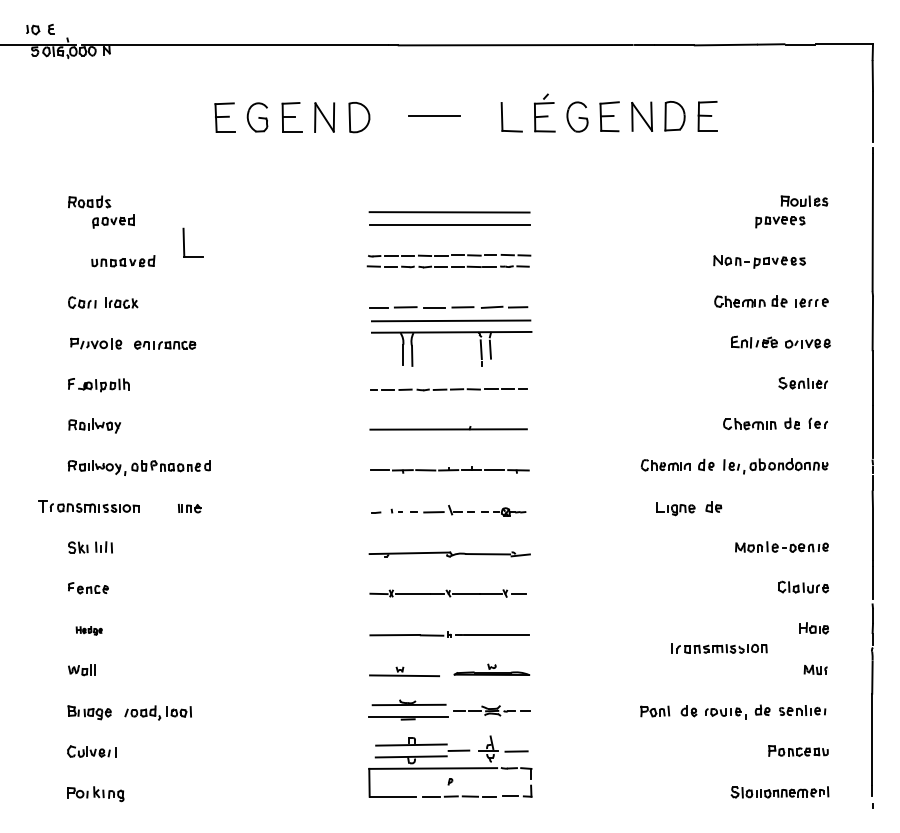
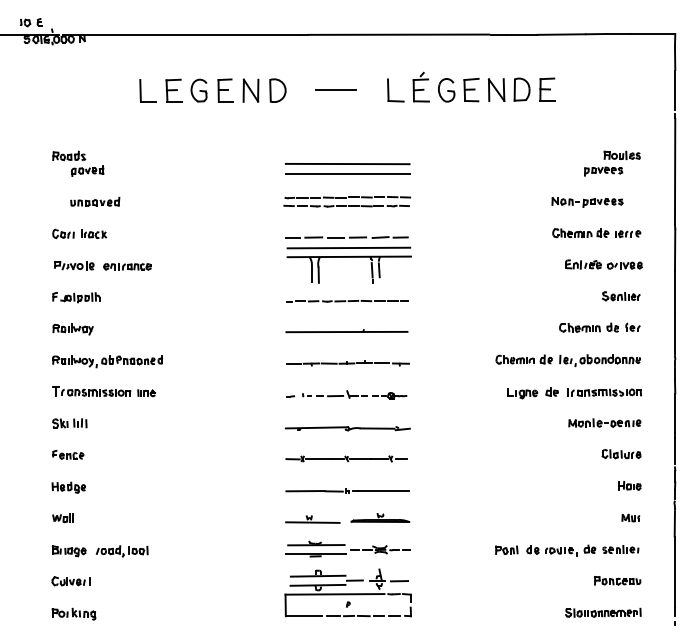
part: (184, 242) -> (141, 90), moved
part: (88, 506) -> (91, 391), moved
part: (89, 630) -> (69, 487), size x1.67
part: (719, 648) -> (604, 392), moved

